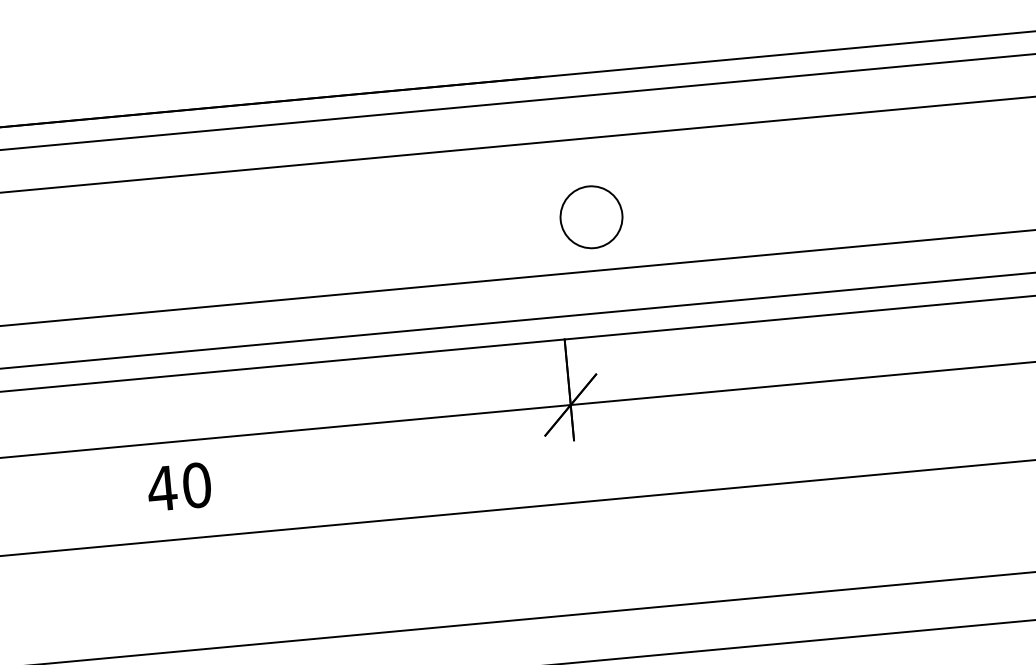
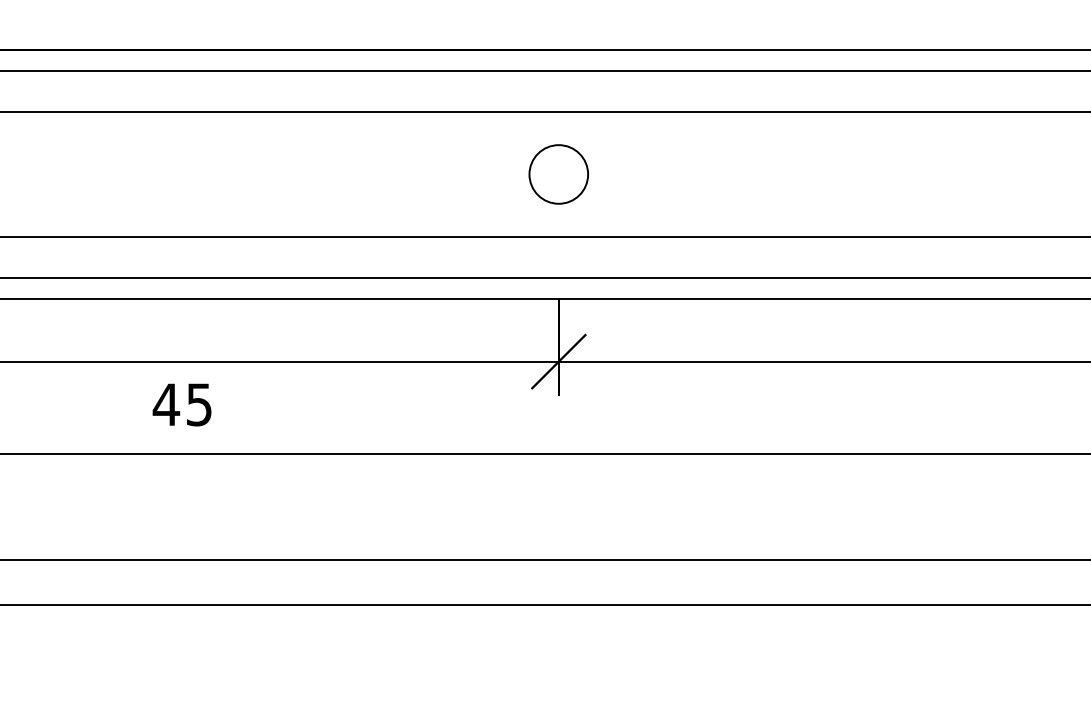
circle: (591, 217) -> (558, 174), moved
text: (197, 485) -> (199, 404), 40 -> 45

